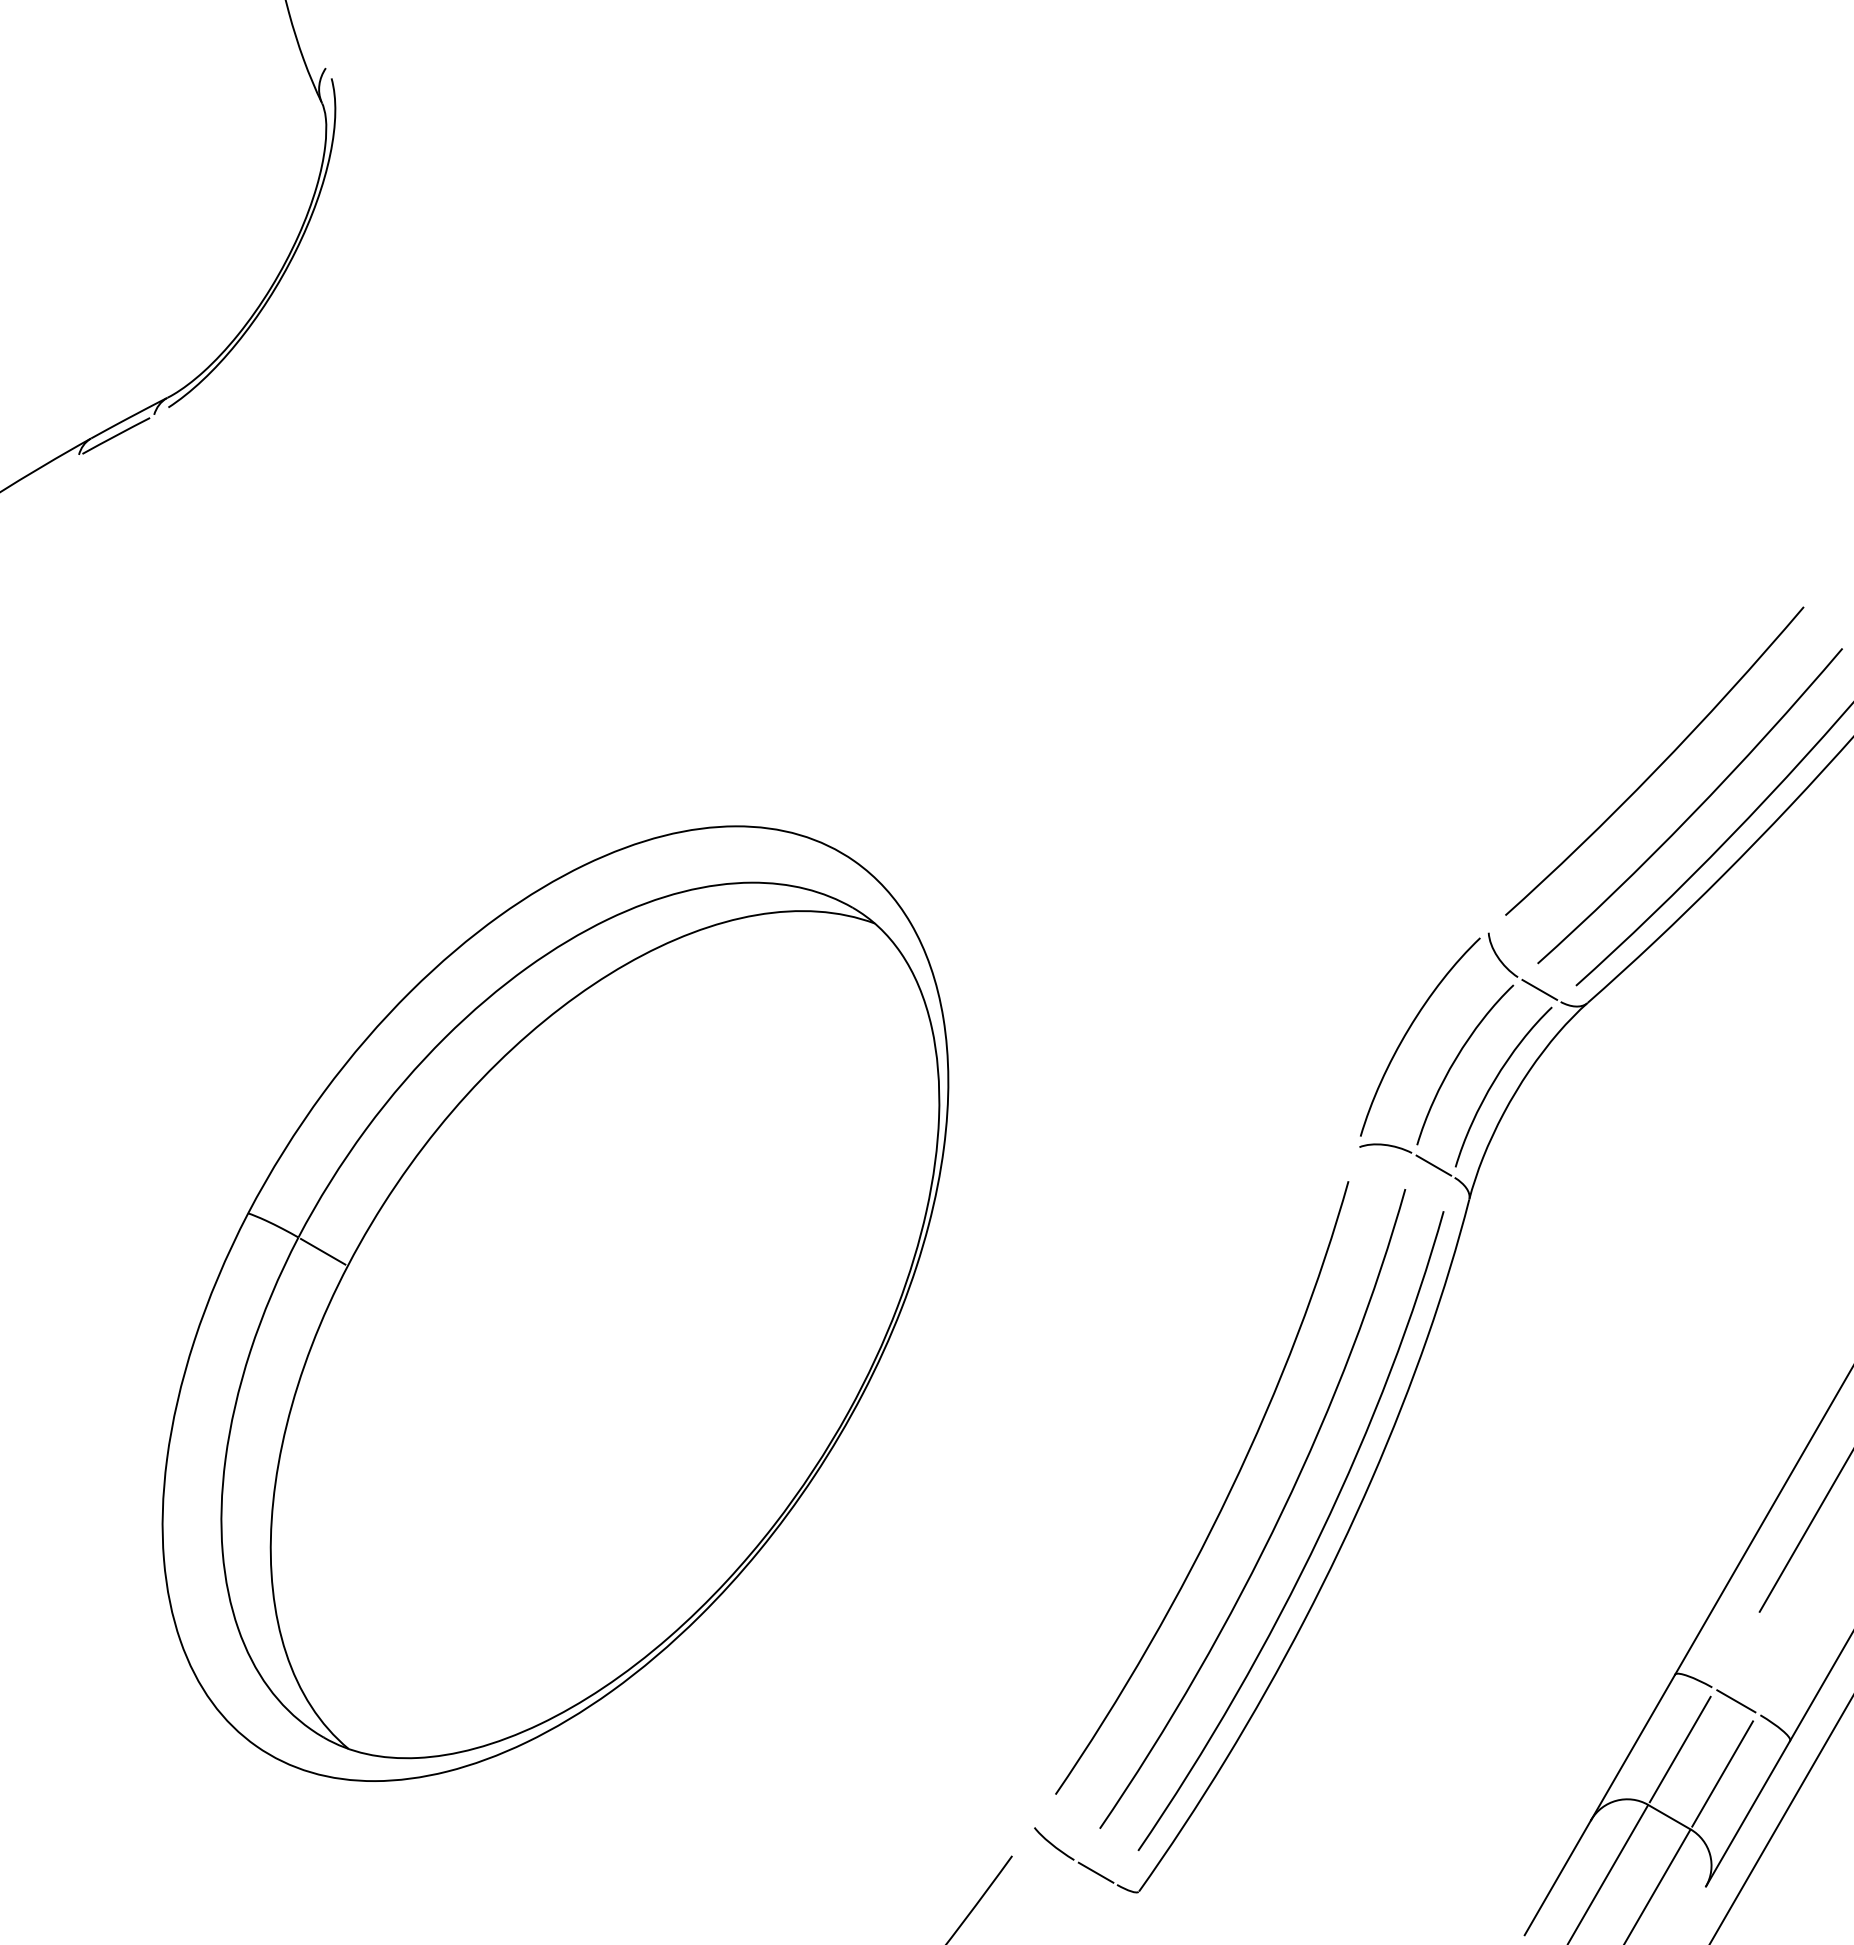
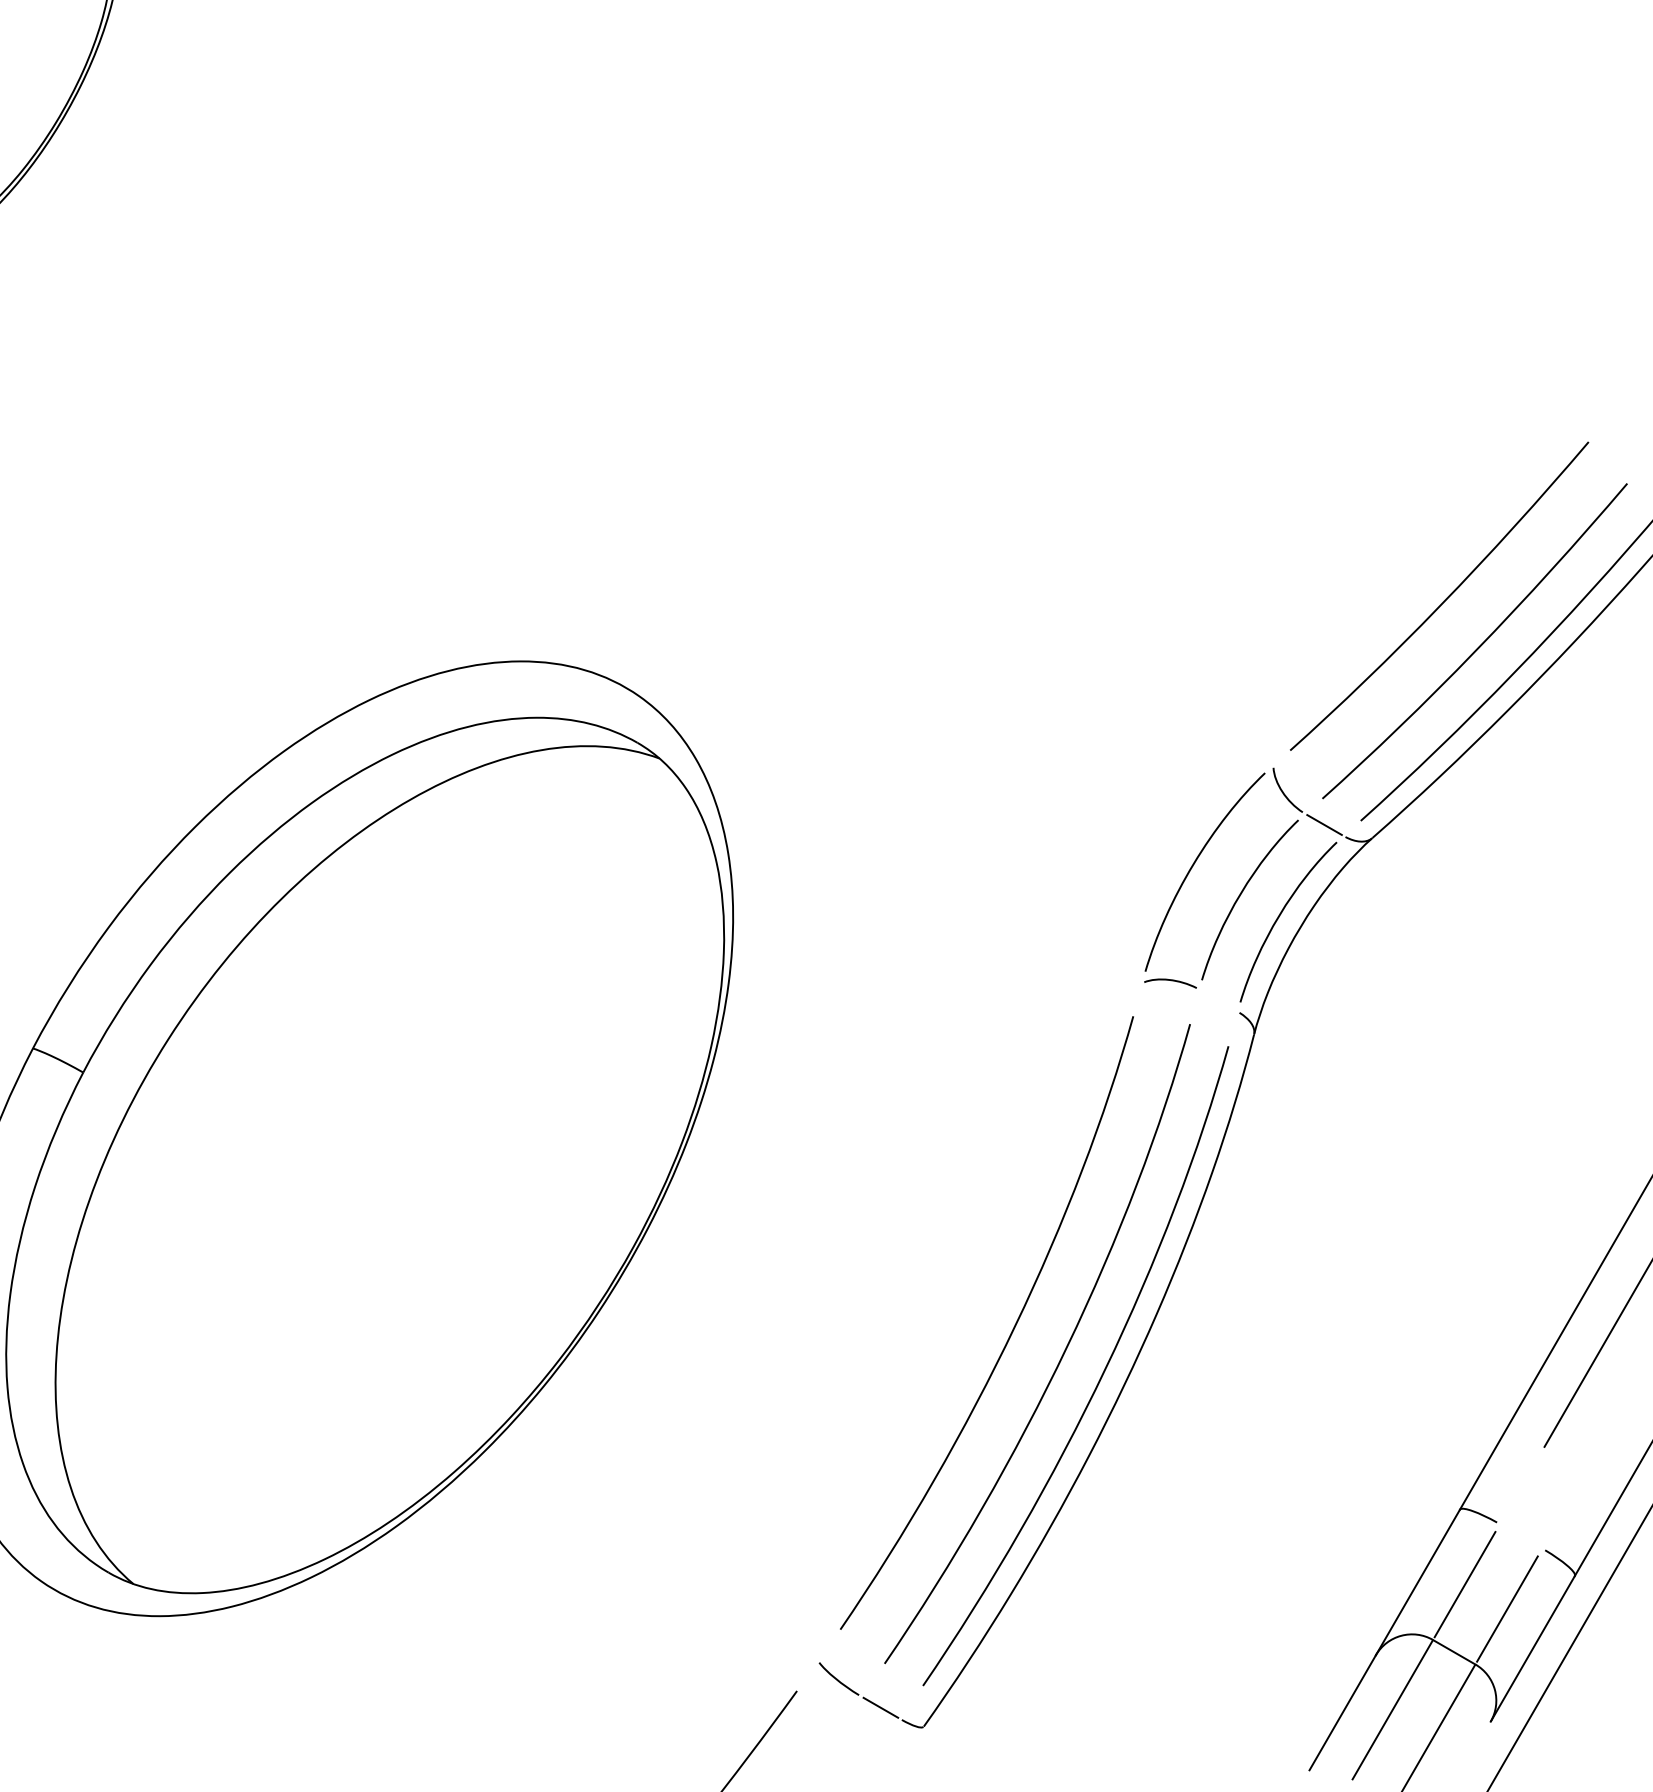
line: (1433, 1165) -> (1218, 1000), removed
line: (323, 1251) -> (108, 1086), removed
line: (1736, 1701) -> (1521, 1536), removed

